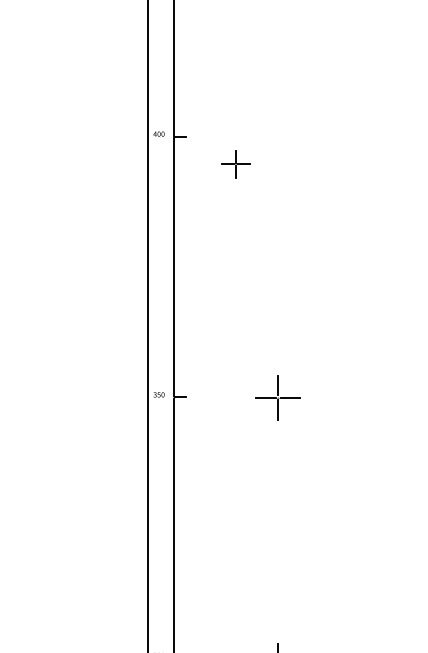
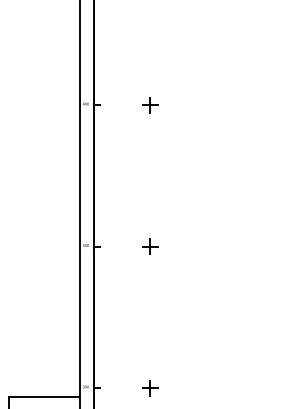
part: (236, 164) -> (150, 105), moved
part: (278, 396) -> (150, 246), size x0.62

